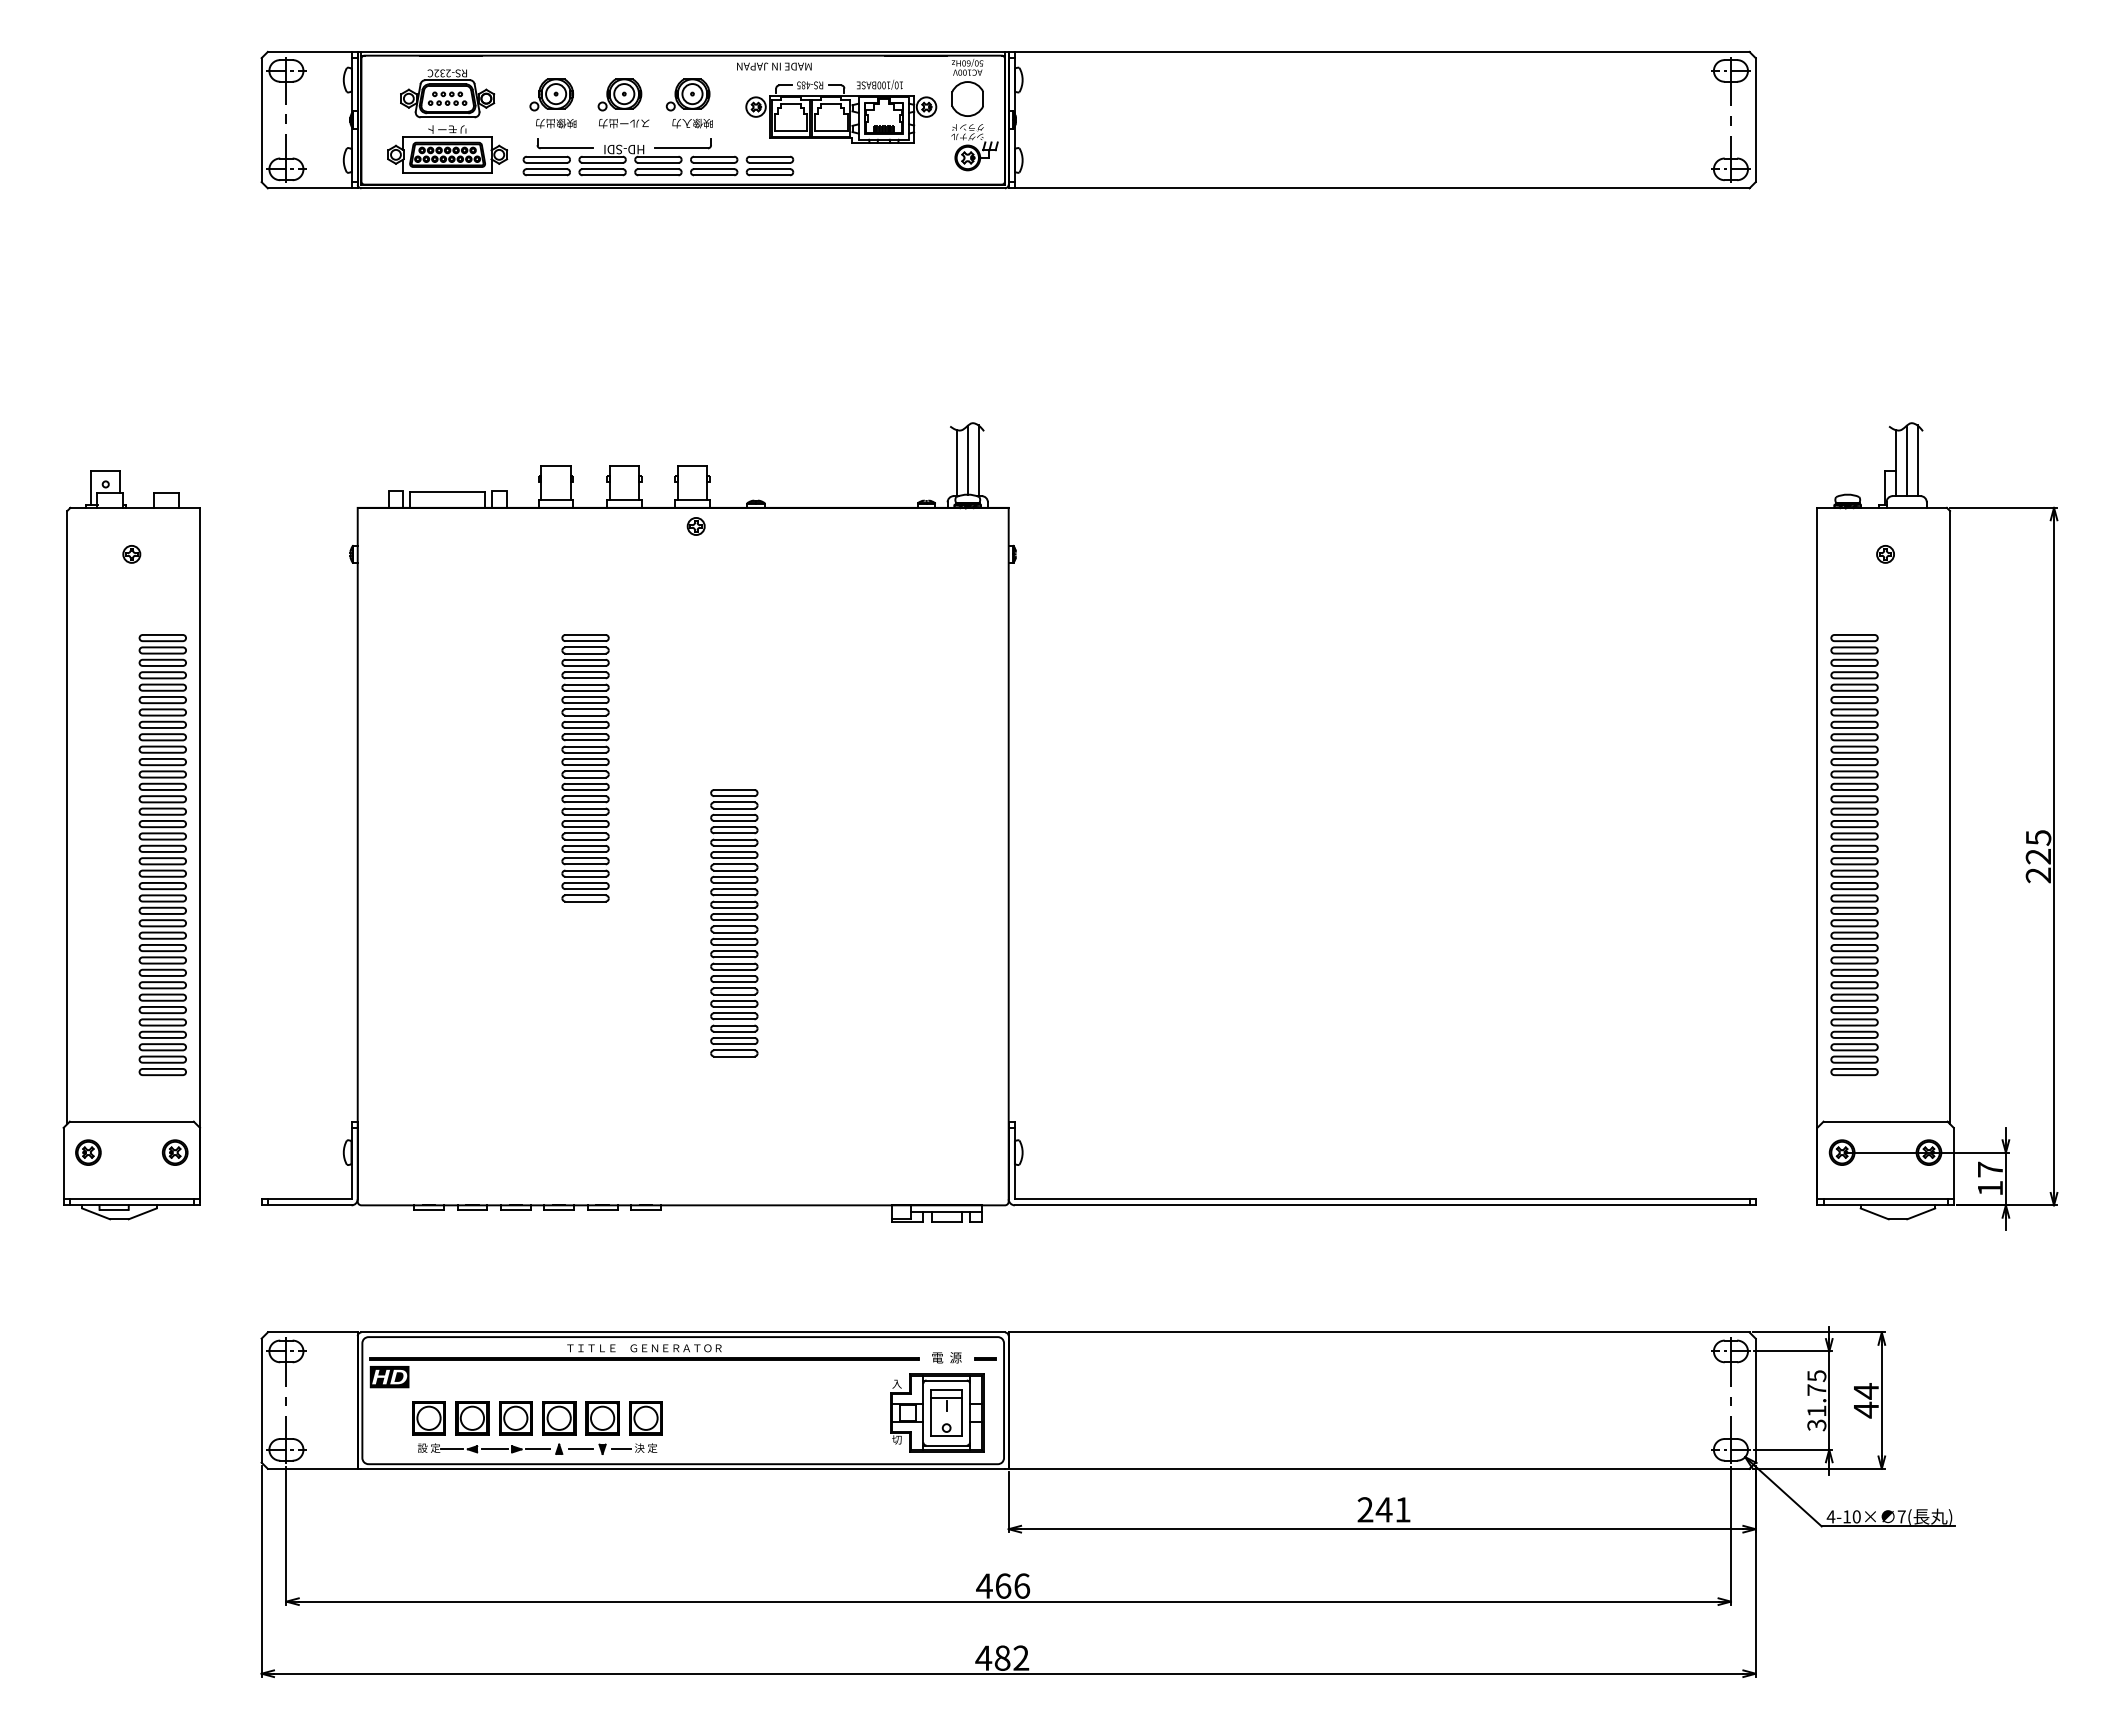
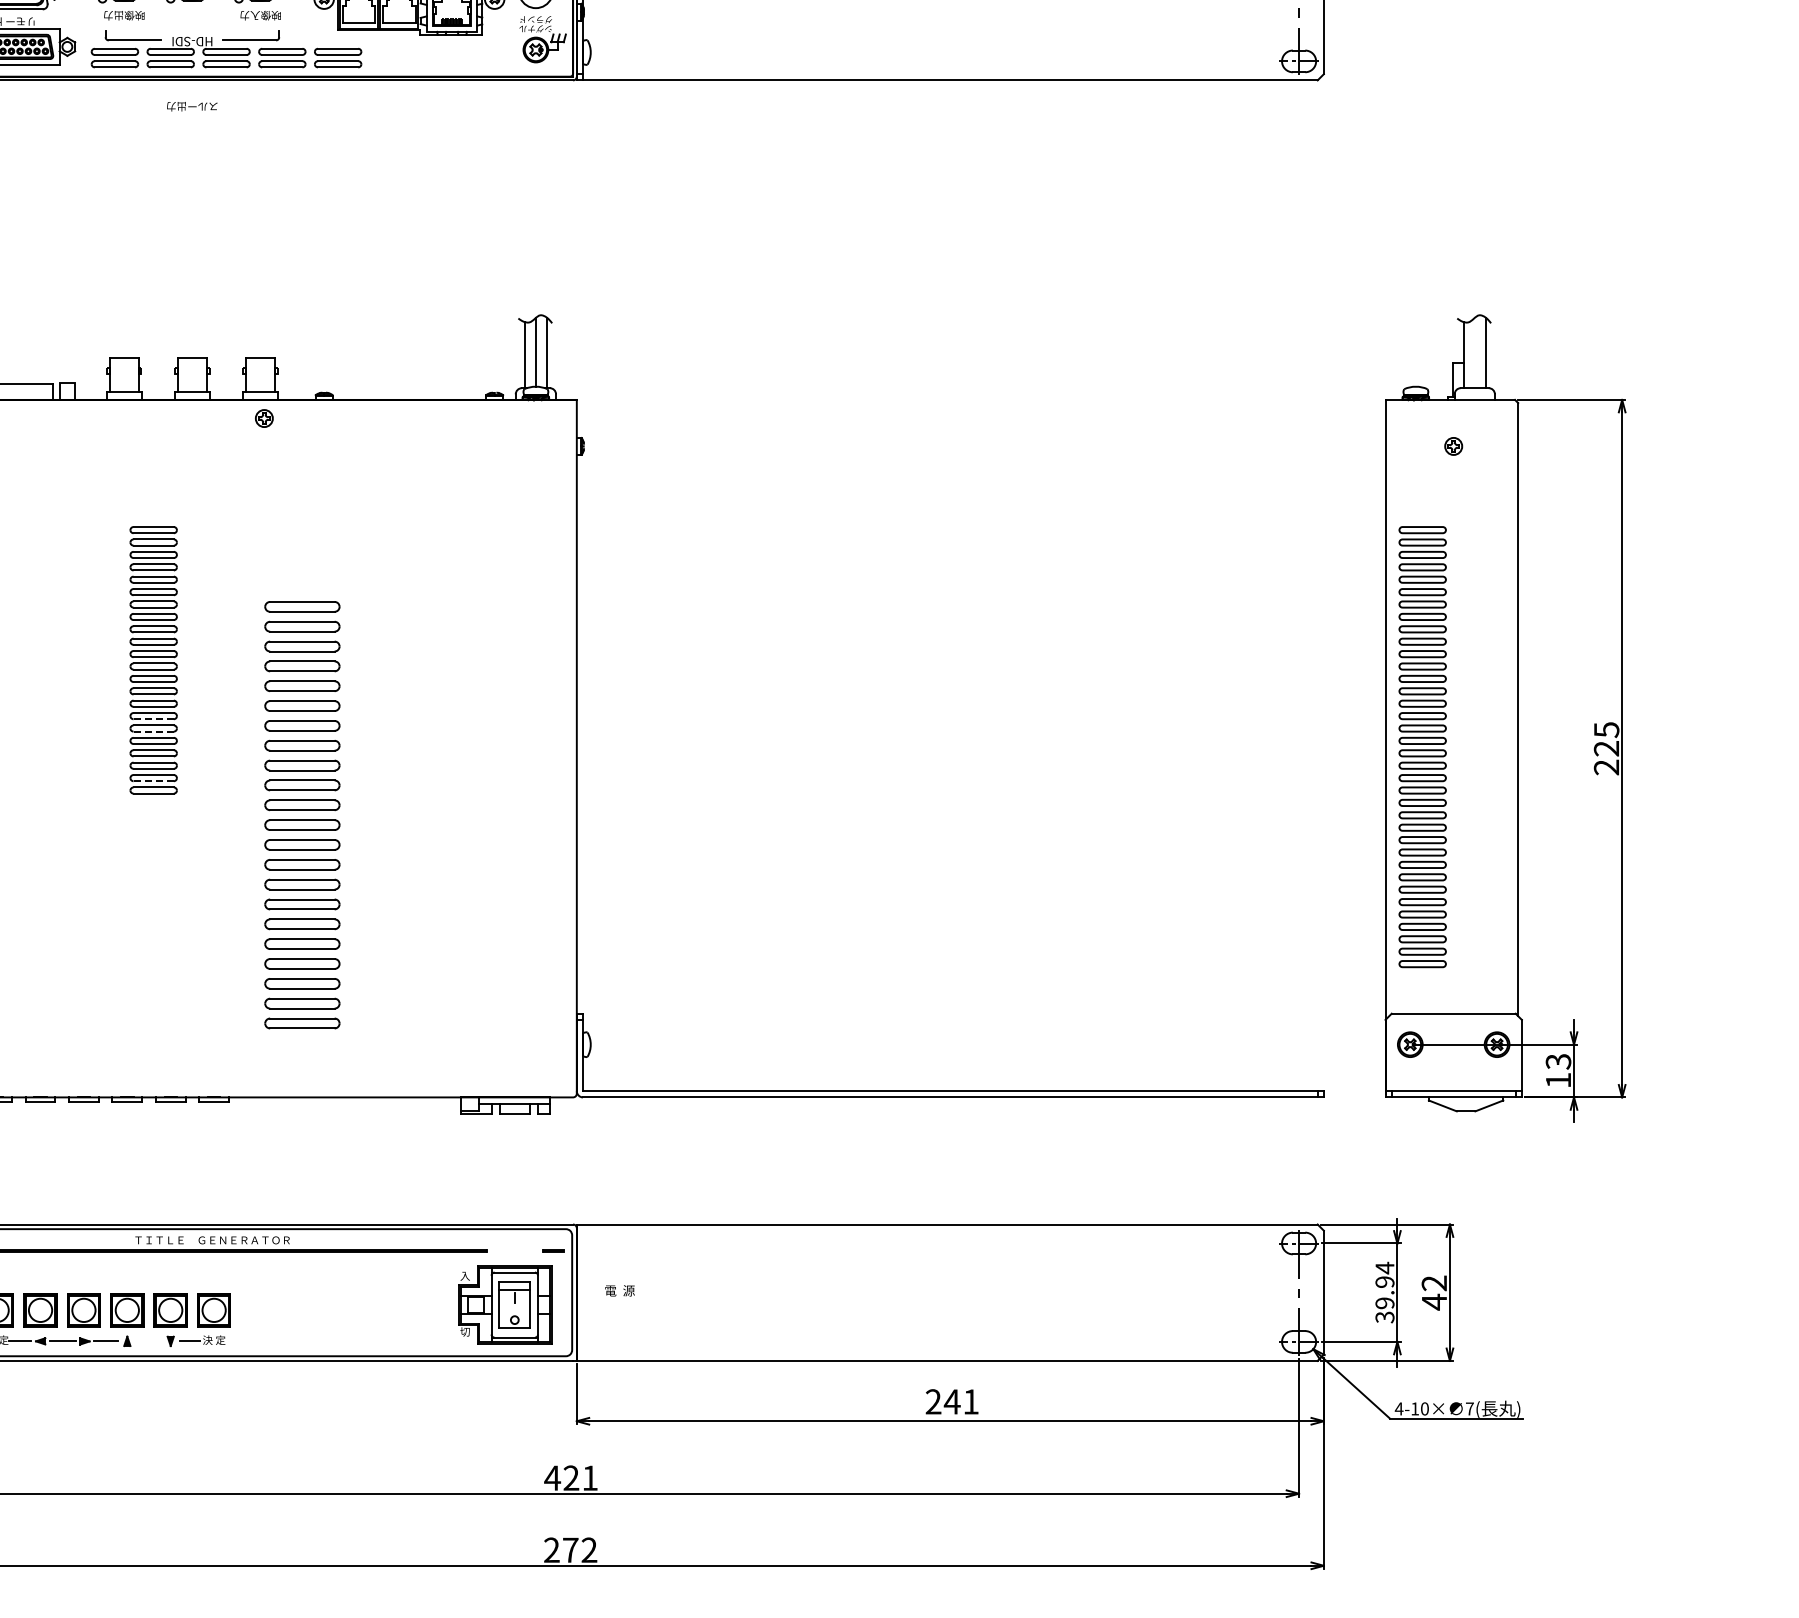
text: (624, 123) -> (192, 106), moved
line: (1906, 460) -> (1474, 352), removed
line: (586, 827) -> (154, 719), solid -> dashed
line: (586, 839) -> (154, 731), solid -> dashed
line: (586, 889) -> (154, 781), solid -> dashed
part: (734, 923) -> (302, 815), size x1.6
text: (1990, 1169) -> (1558, 1061), 17 -> 13
text: (946, 1357) -> (619, 1290), moved
text: (1865, 1391) -> (1433, 1283), 44 -> 42
text: (1816, 1393) -> (1384, 1285), 31.75 -> 39.94
line: (580, 1449) -> (148, 1341), removed
text: (1012, 1585) -> (580, 1477), 466 -> 421
text: (992, 1657) -> (560, 1549), 482 -> 272

